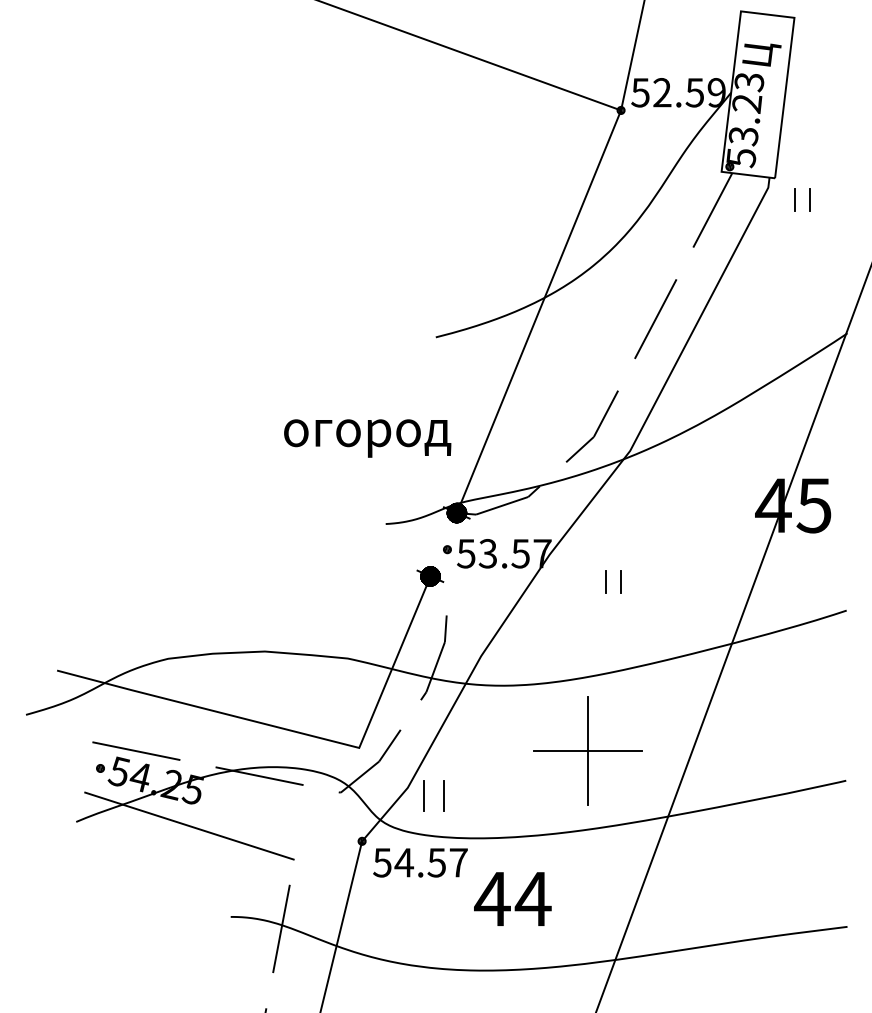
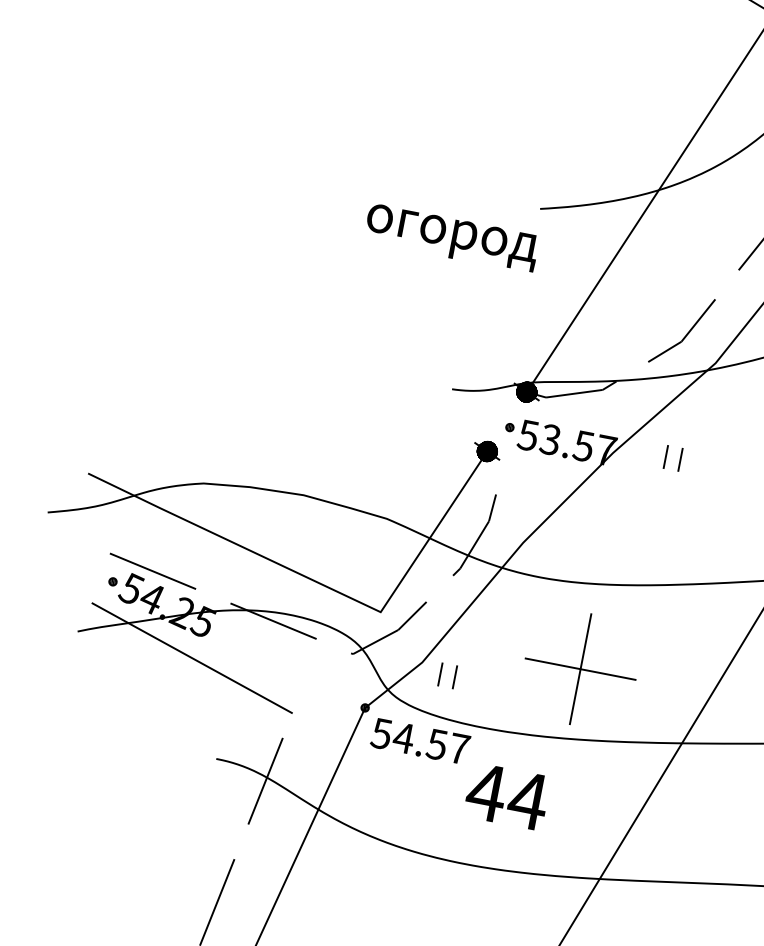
text: (367, 438) -> (451, 238), moved
part: (606, 581) -> (666, 456), moved
part: (587, 750) -> (580, 668), moved
part: (433, 795) -> (446, 675), size x0.71

